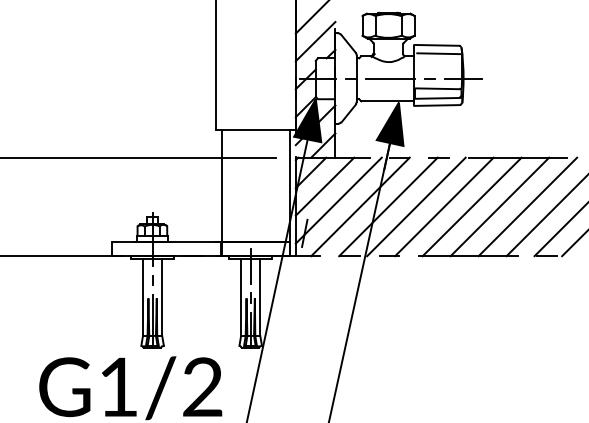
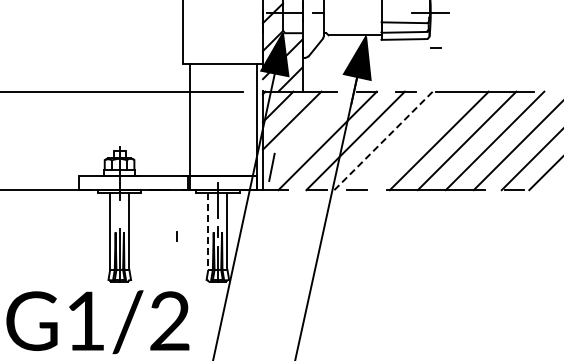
line: (390, 78) -> (357, 12), removed
line: (429, 78) -> (435, 47), moved
line: (338, 200) -> (305, 134), removed
line: (416, 206) -> (383, 140), solid -> dashed
line: (444, 206) -> (411, 140), removed
line: (152, 280) -> (176, 236), moved
line: (241, 298) -> (208, 232), solid -> dashed

